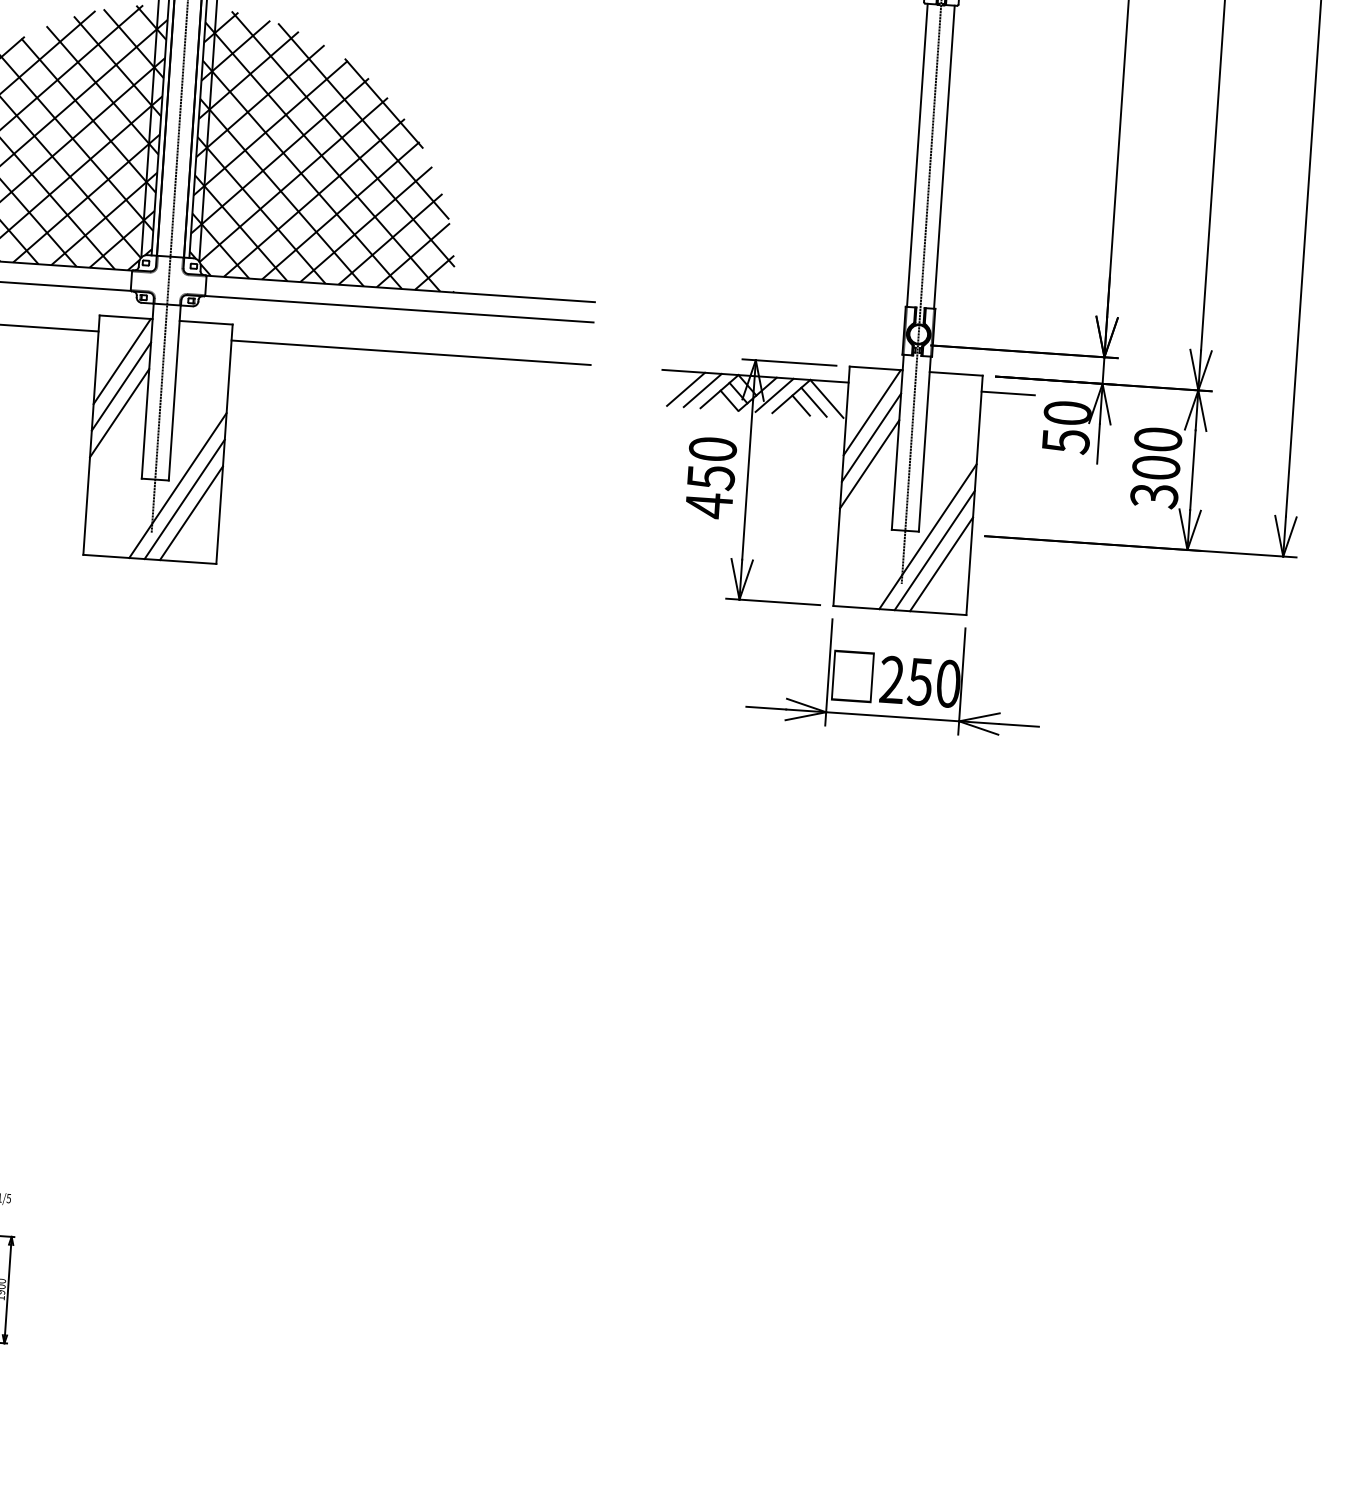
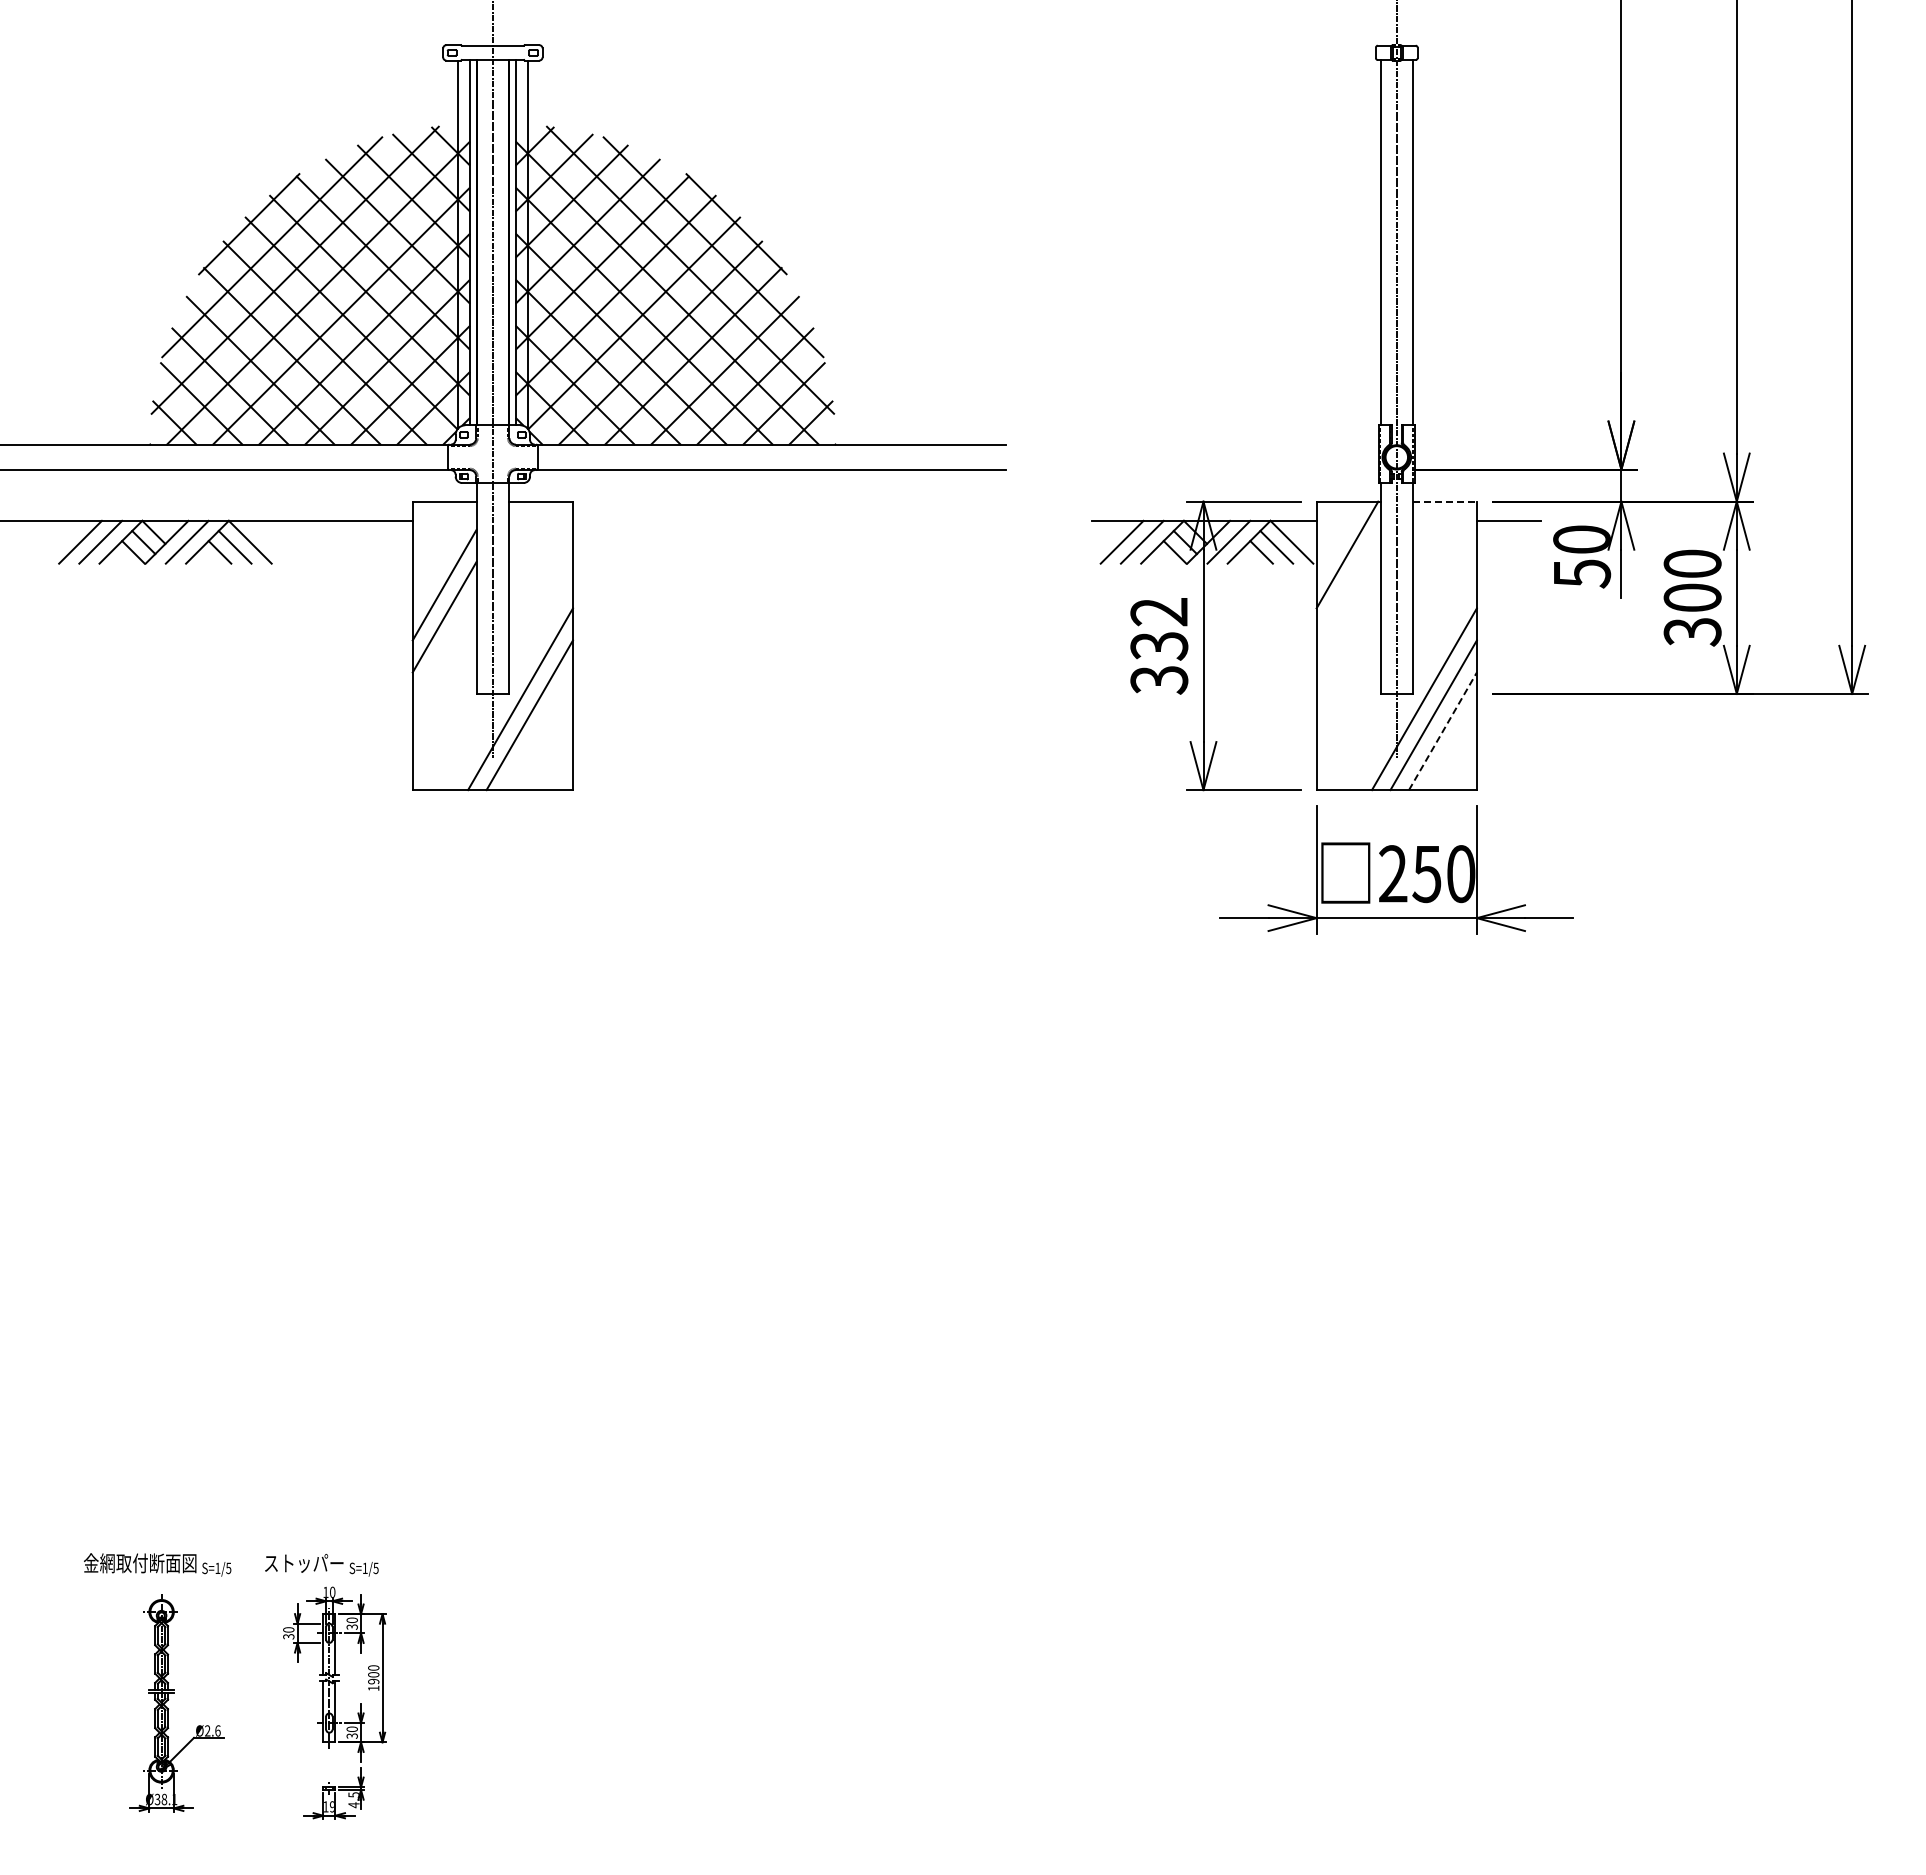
line: (411, 352) -> (789, 520), removed
line: (122, 361) -> (443, 554), removed
line: (956, 373) -> (1445, 501), solid -> dashed
line: (871, 437) -> (1348, 584), removed
line: (869, 463) -> (1348, 616), removed
text: (711, 477) -> (1159, 646), 450 -> 332
line: (191, 513) -> (539, 731), removed
line: (941, 564) -> (1442, 731), solid -> dashed

